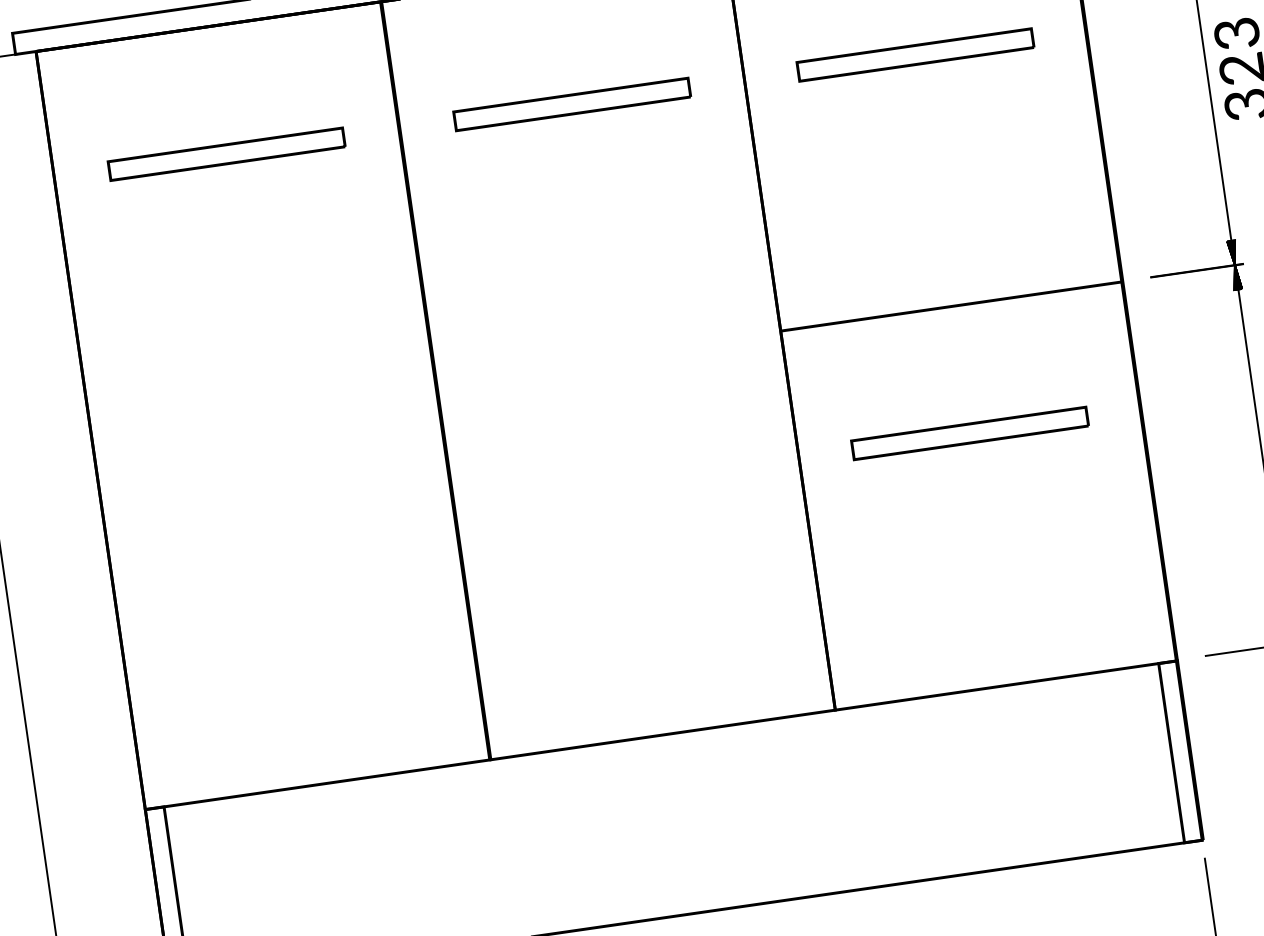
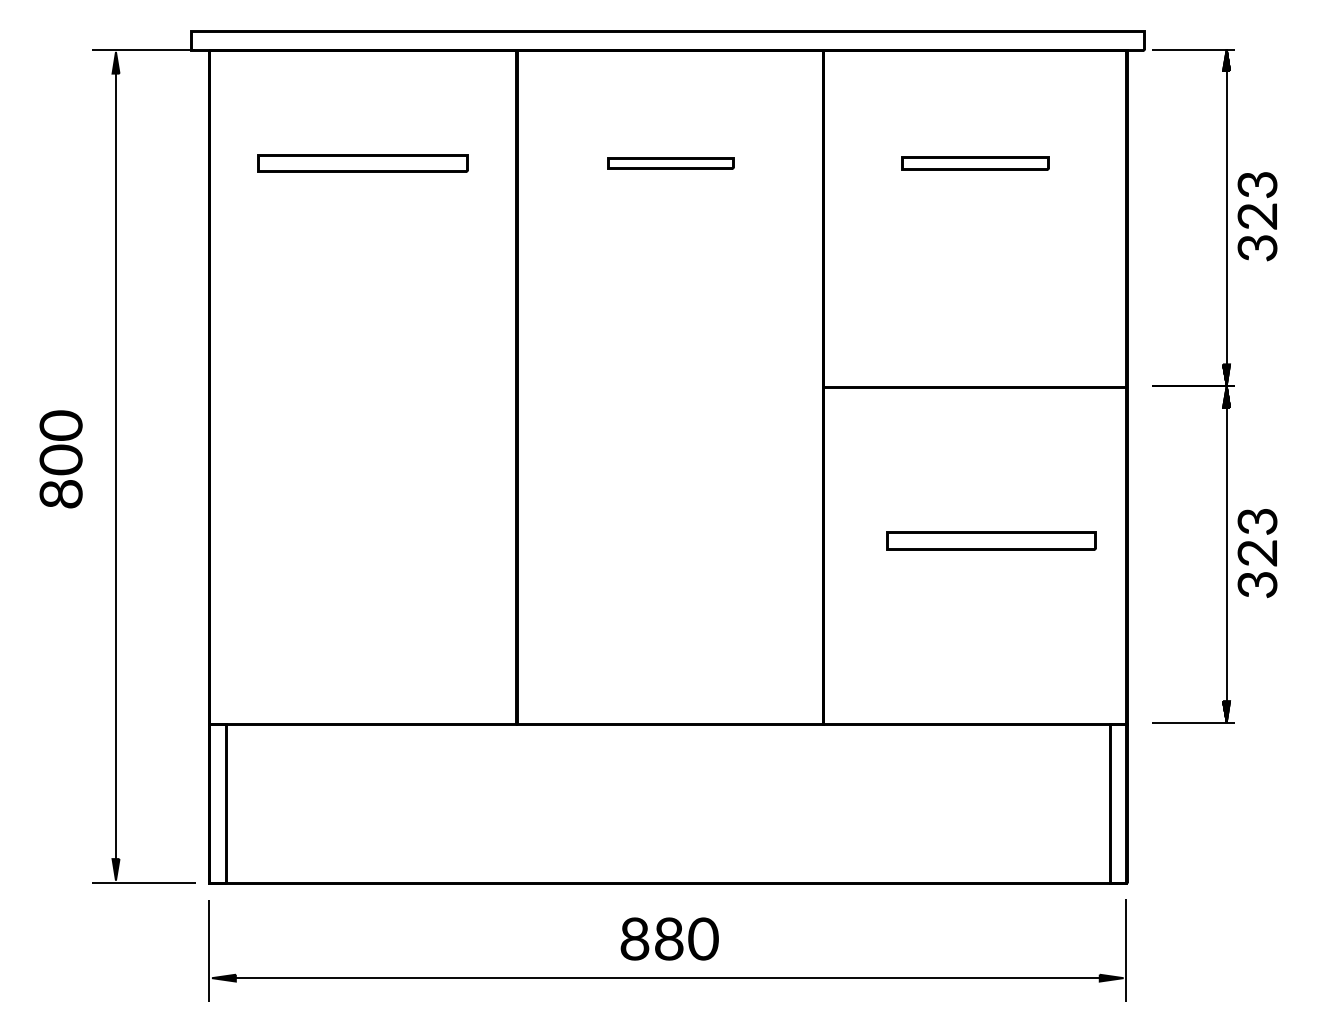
part: (916, 55) -> (975, 163), size x0.7
part: (573, 104) -> (670, 163), size x0.6
part: (970, 433) -> (991, 540), moved

